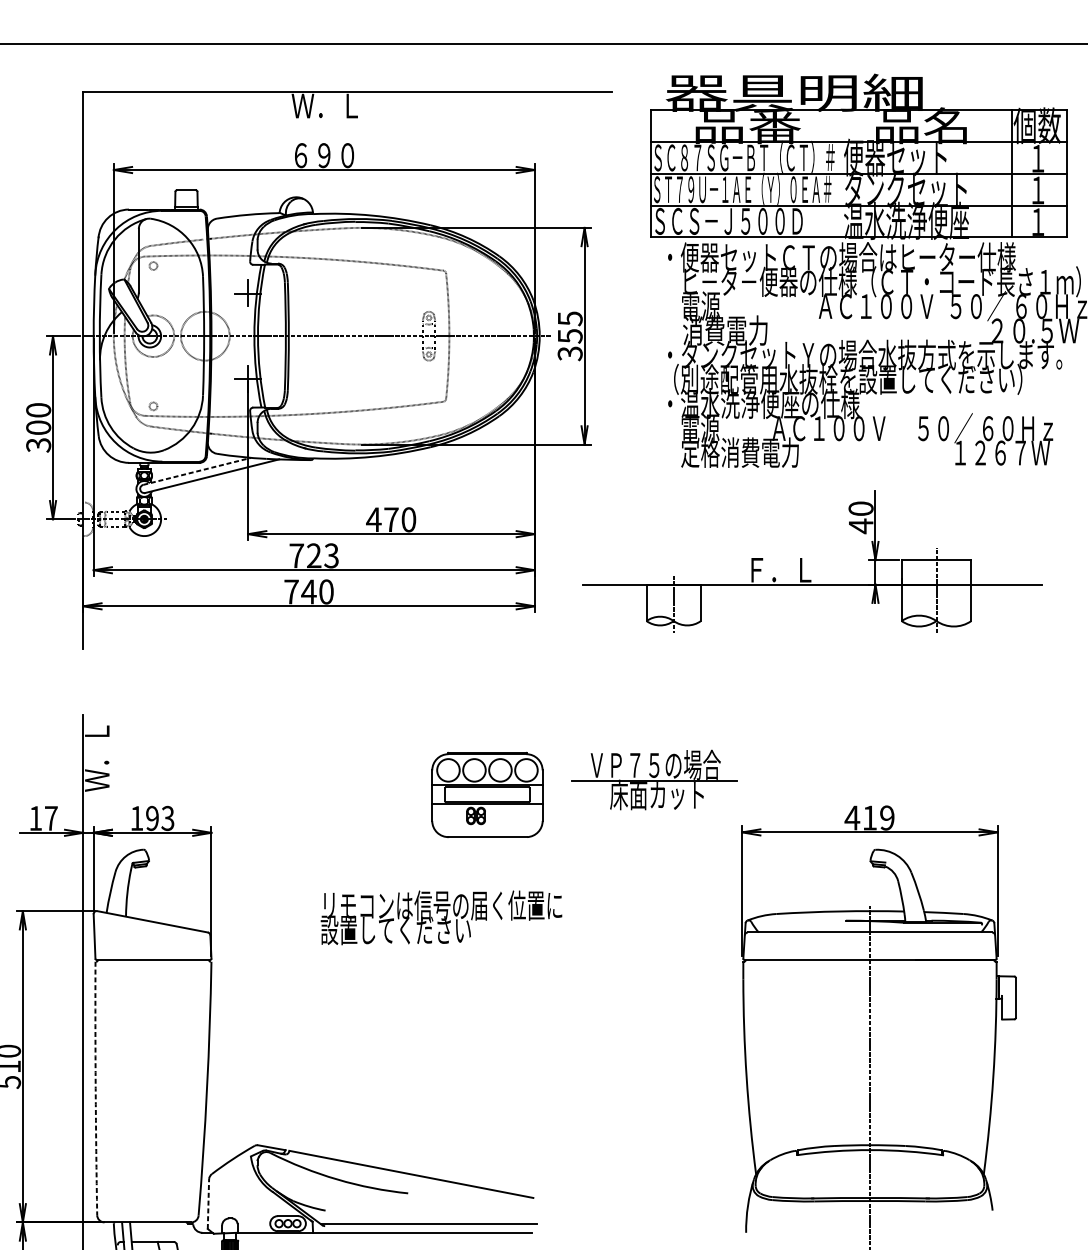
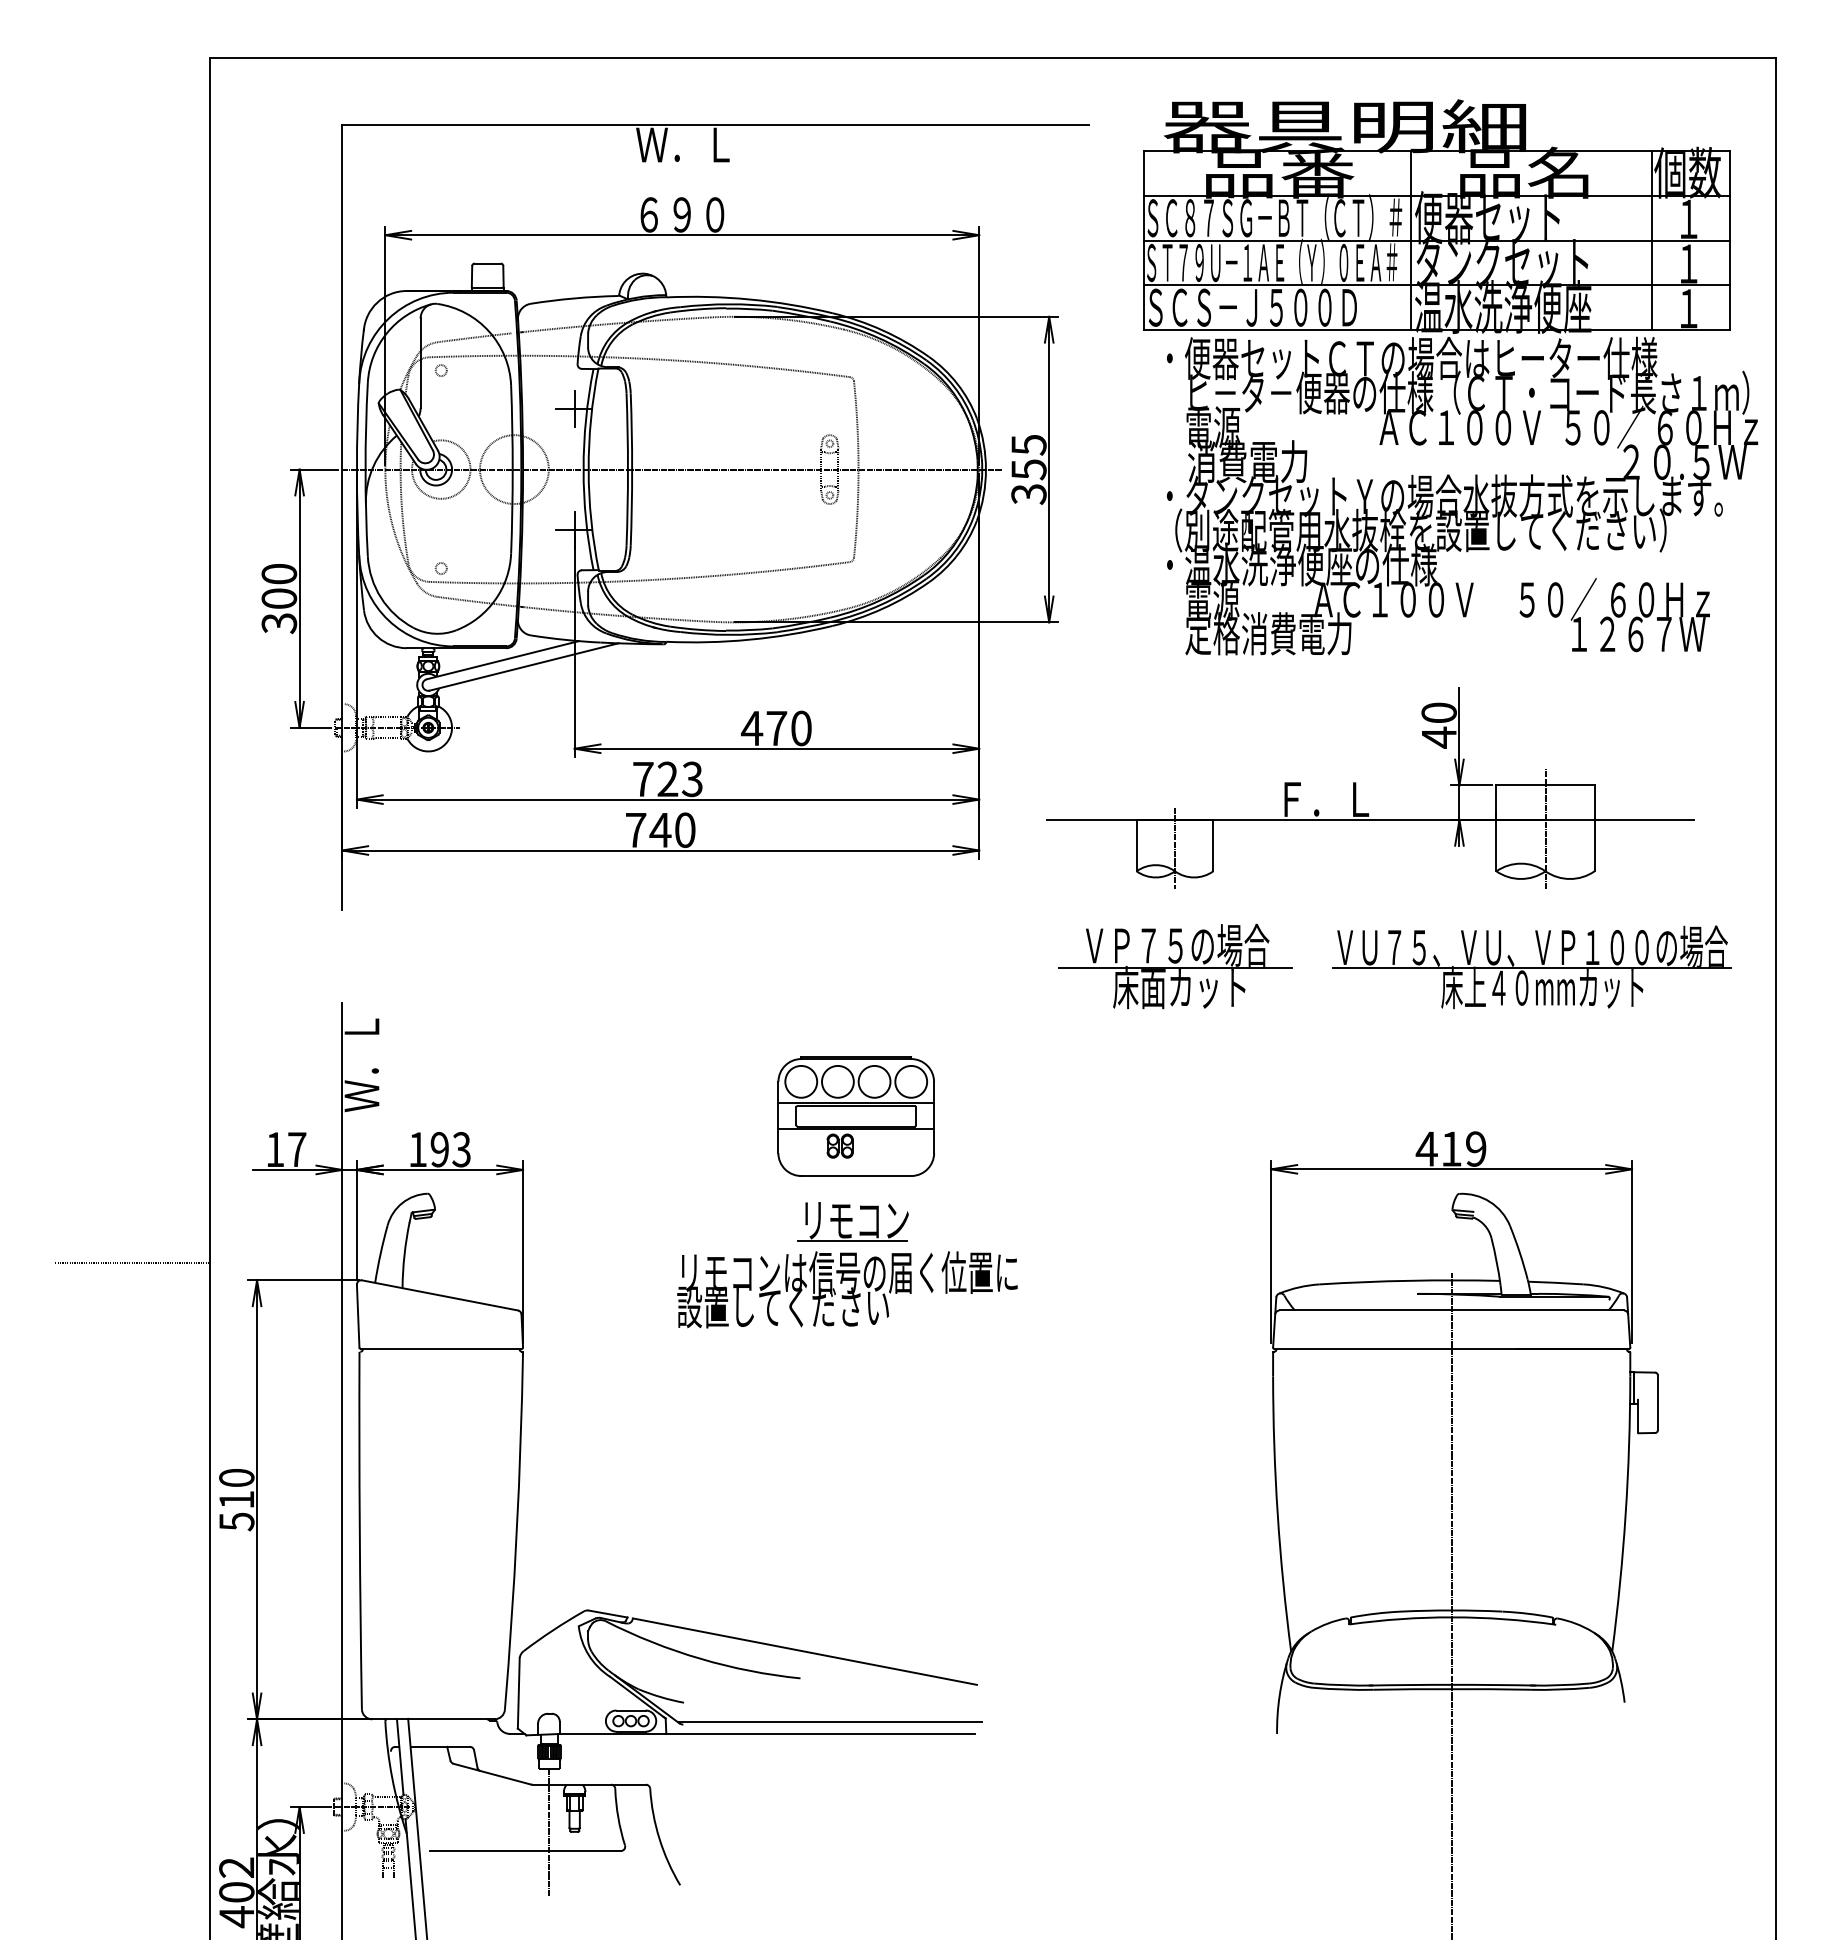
line: (841, 173) -> (1411, 240), added
line: (197, 471) -> (503, 660), dashed -> solid
part: (926, 688) -> (1531, 966), added
part: (654, 780) -> (1175, 966), moved
part: (486, 794) -> (855, 1116), moved
part: (445, 869) -> (852, 1221), added
arc: (95, 1088) -> (359, 1530), dashed -> solid
line: (208, 1203) -> (518, 1692), dashed -> solid

